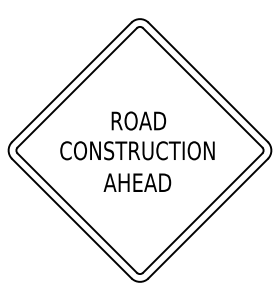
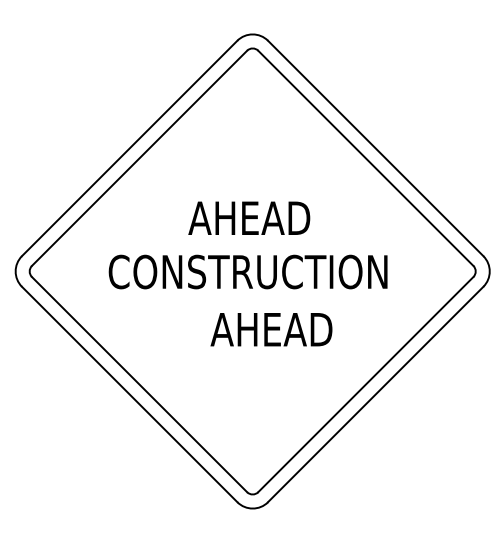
text: (137, 120) -> (248, 217), ROAD -> AHEAD
text: (137, 182) -> (271, 329), moved

